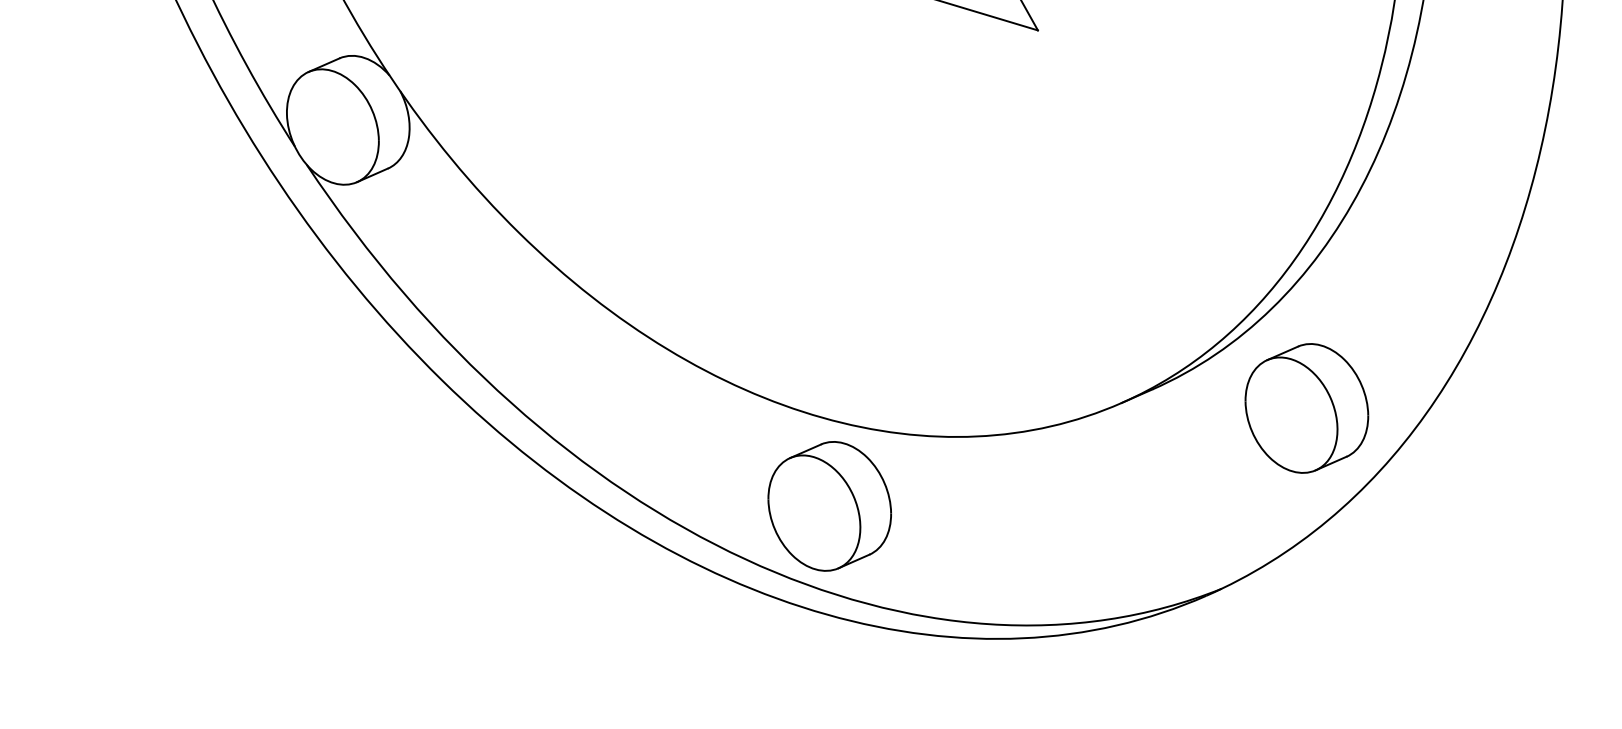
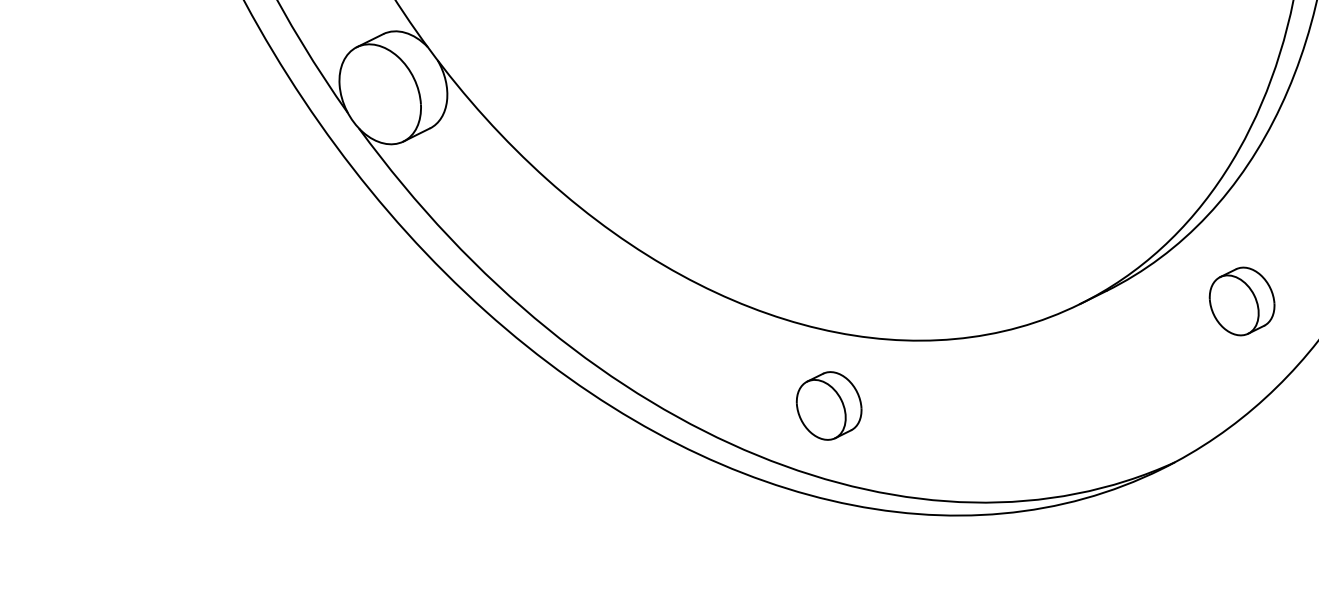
part: (1306, 408) -> (1241, 301), size x0.6
part: (829, 506) -> (829, 406), size x0.6

